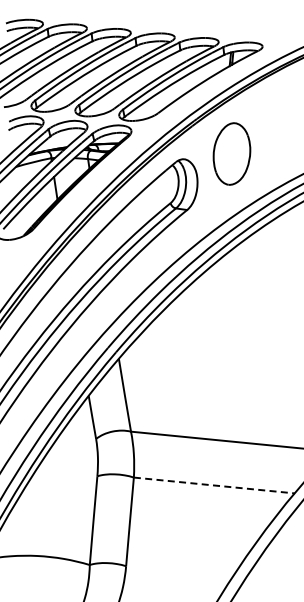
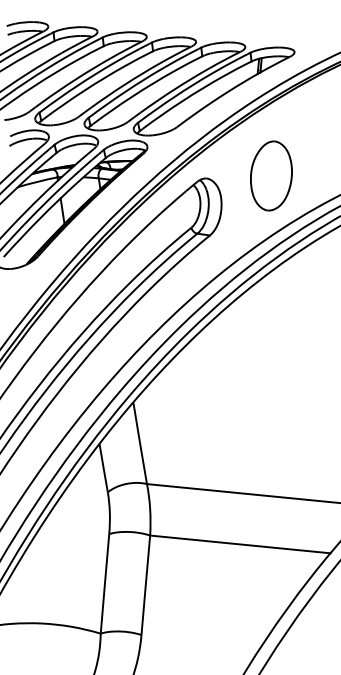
part: (231, 153) -> (270, 175), moved
line: (214, 485) -> (240, 544), dashed -> solid

